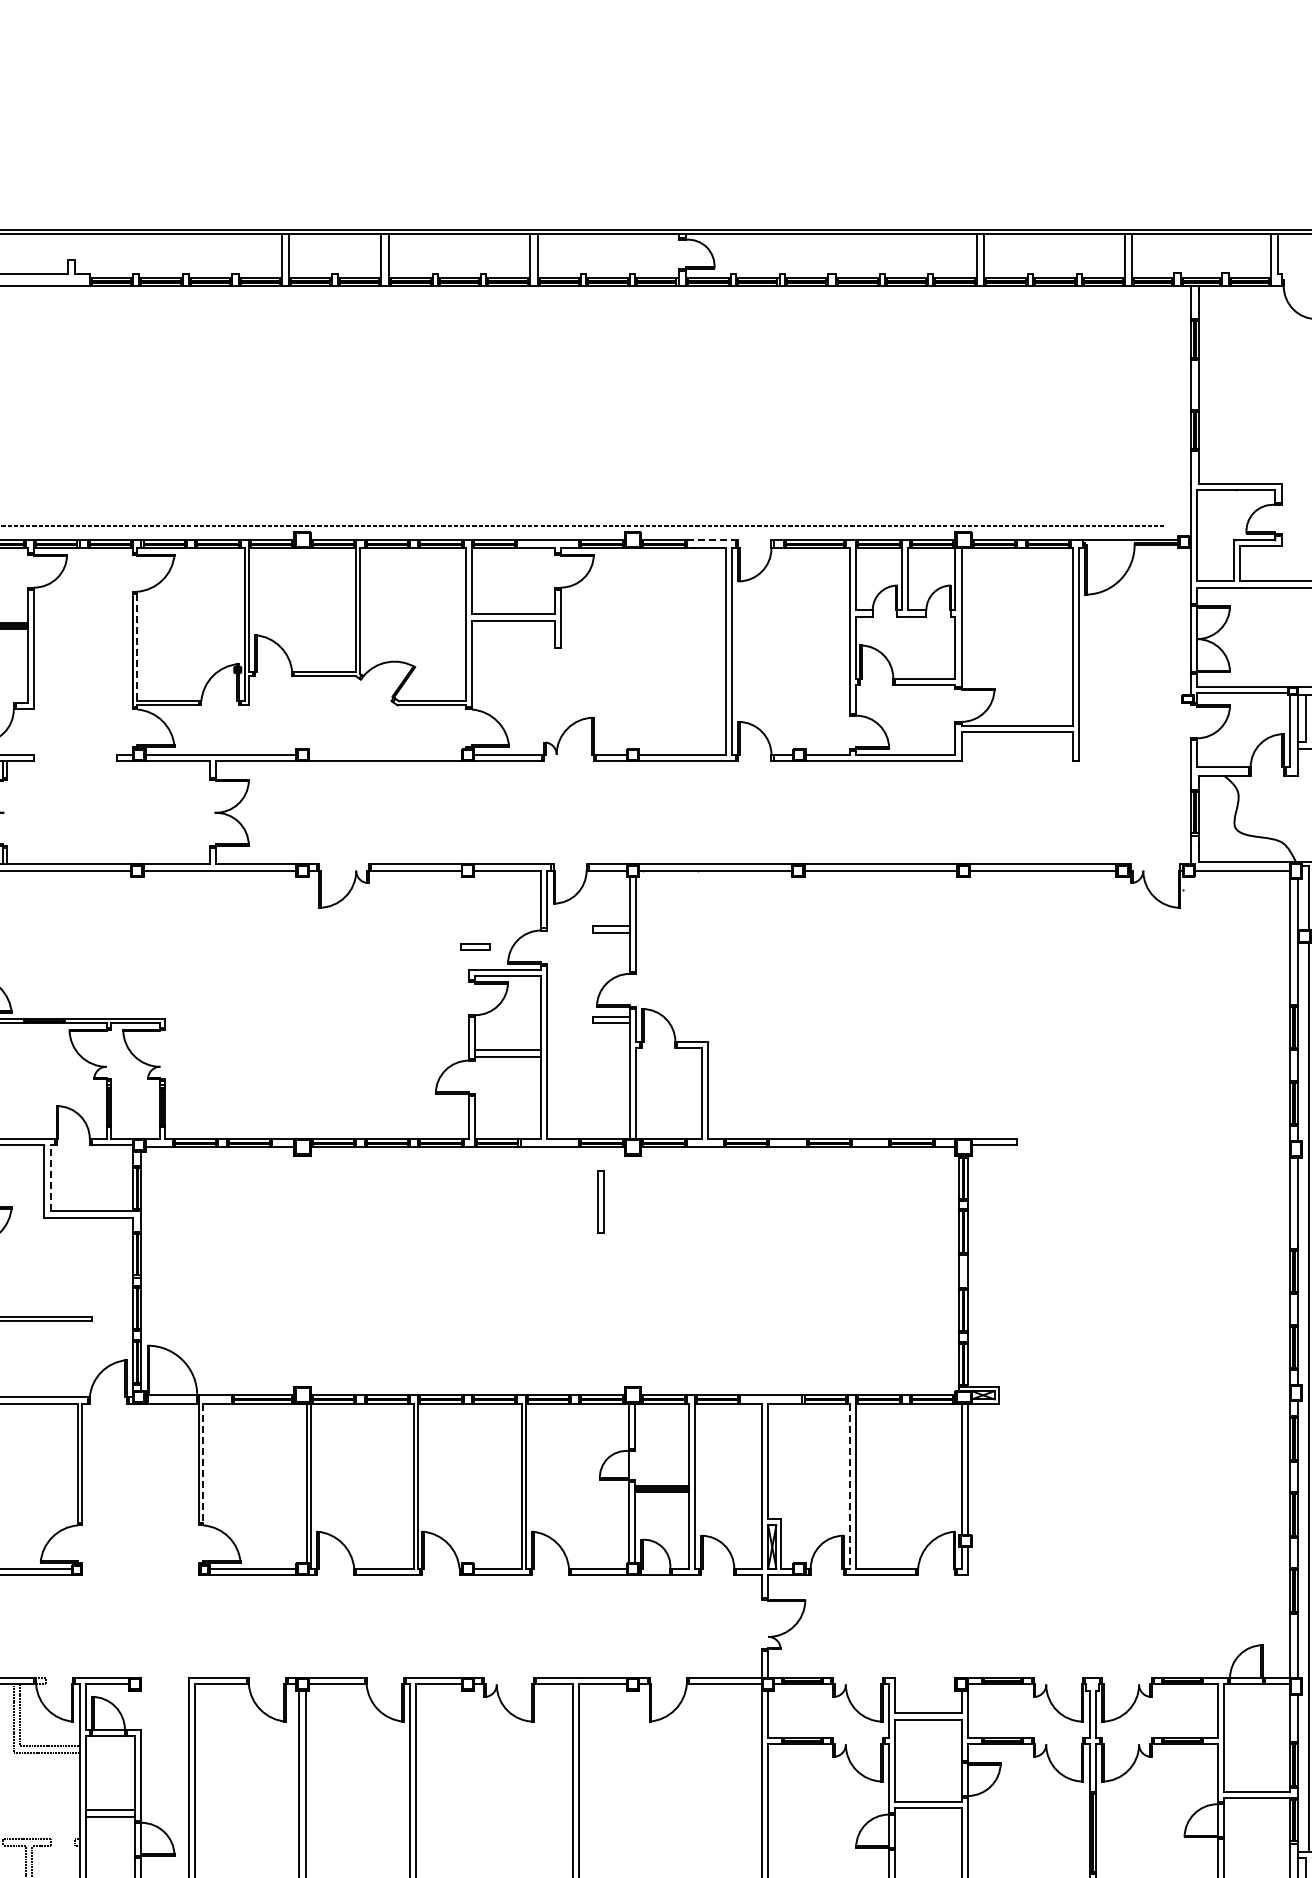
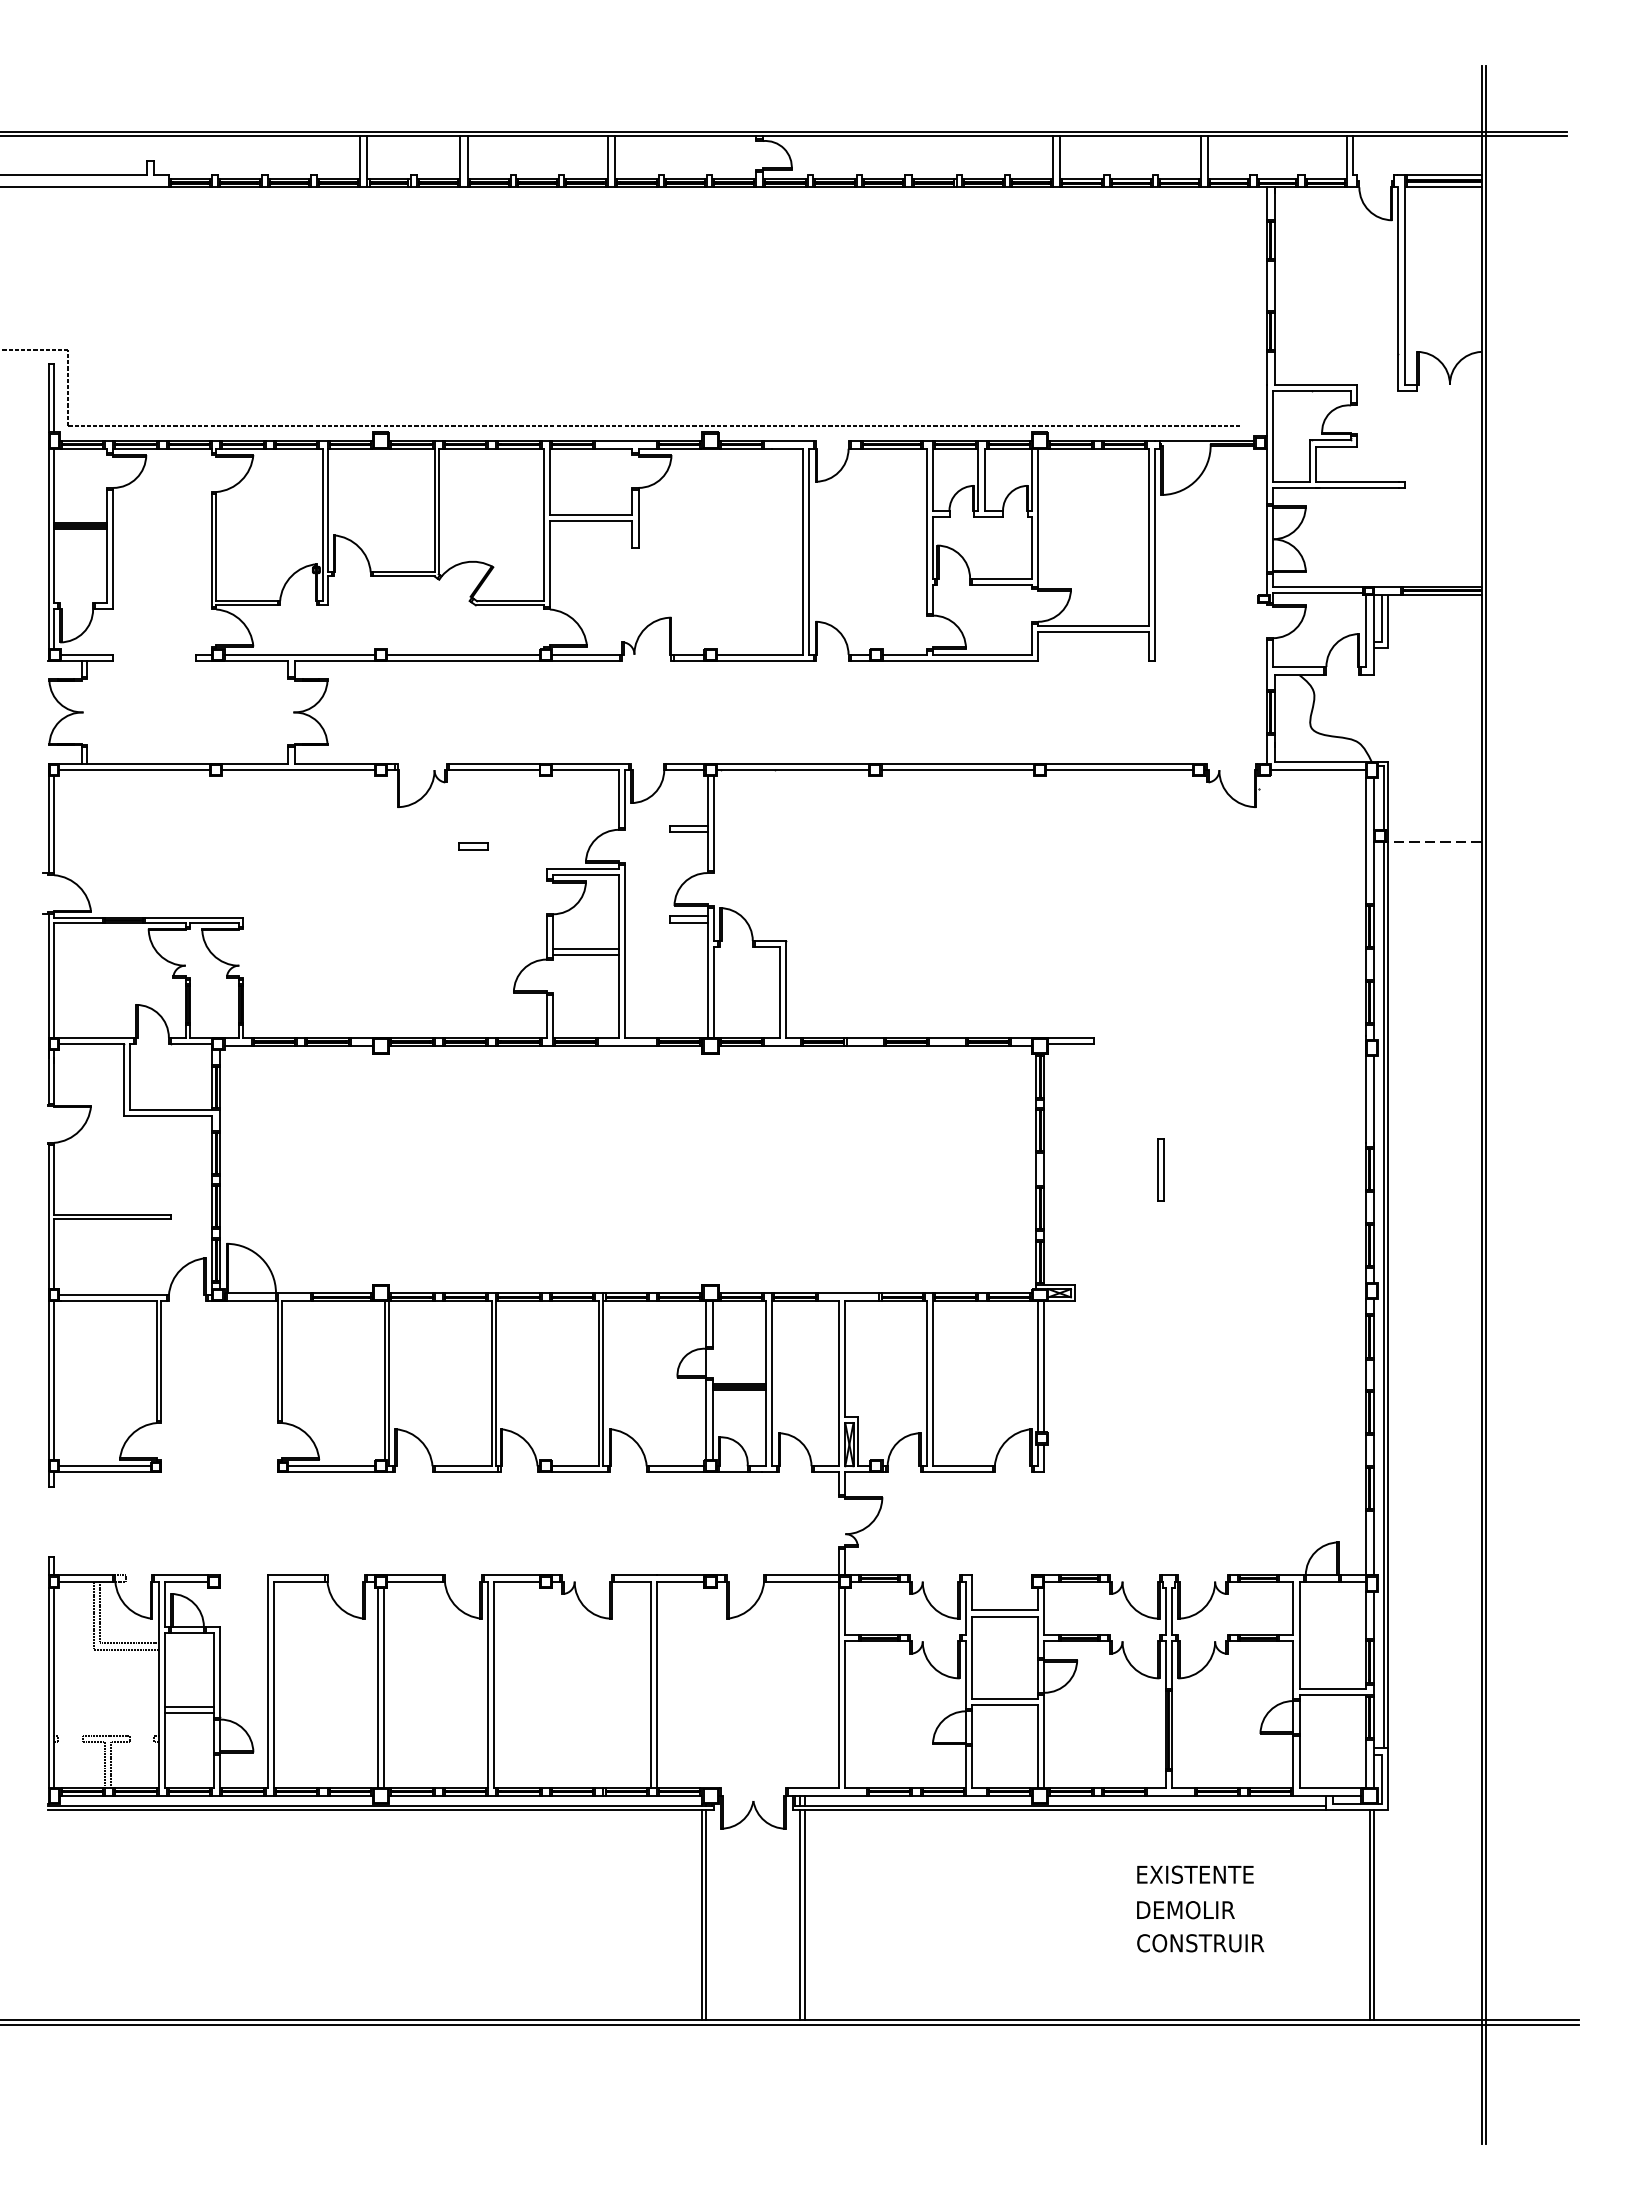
line: (711, 540) -> (788, 440), dashed -> solid
line: (137, 647) -> (216, 547), dashed -> solid
line: (385, 754) -> (463, 654), added
part: (475, 947) -> (473, 846), moved
line: (50, 1177) -> (129, 1076), dashed -> solid
part: (600, 1201) -> (1160, 1169), moved
line: (203, 1463) -> (282, 1361), dashed -> solid
line: (849, 1486) -> (926, 1384), dashed -> solid

